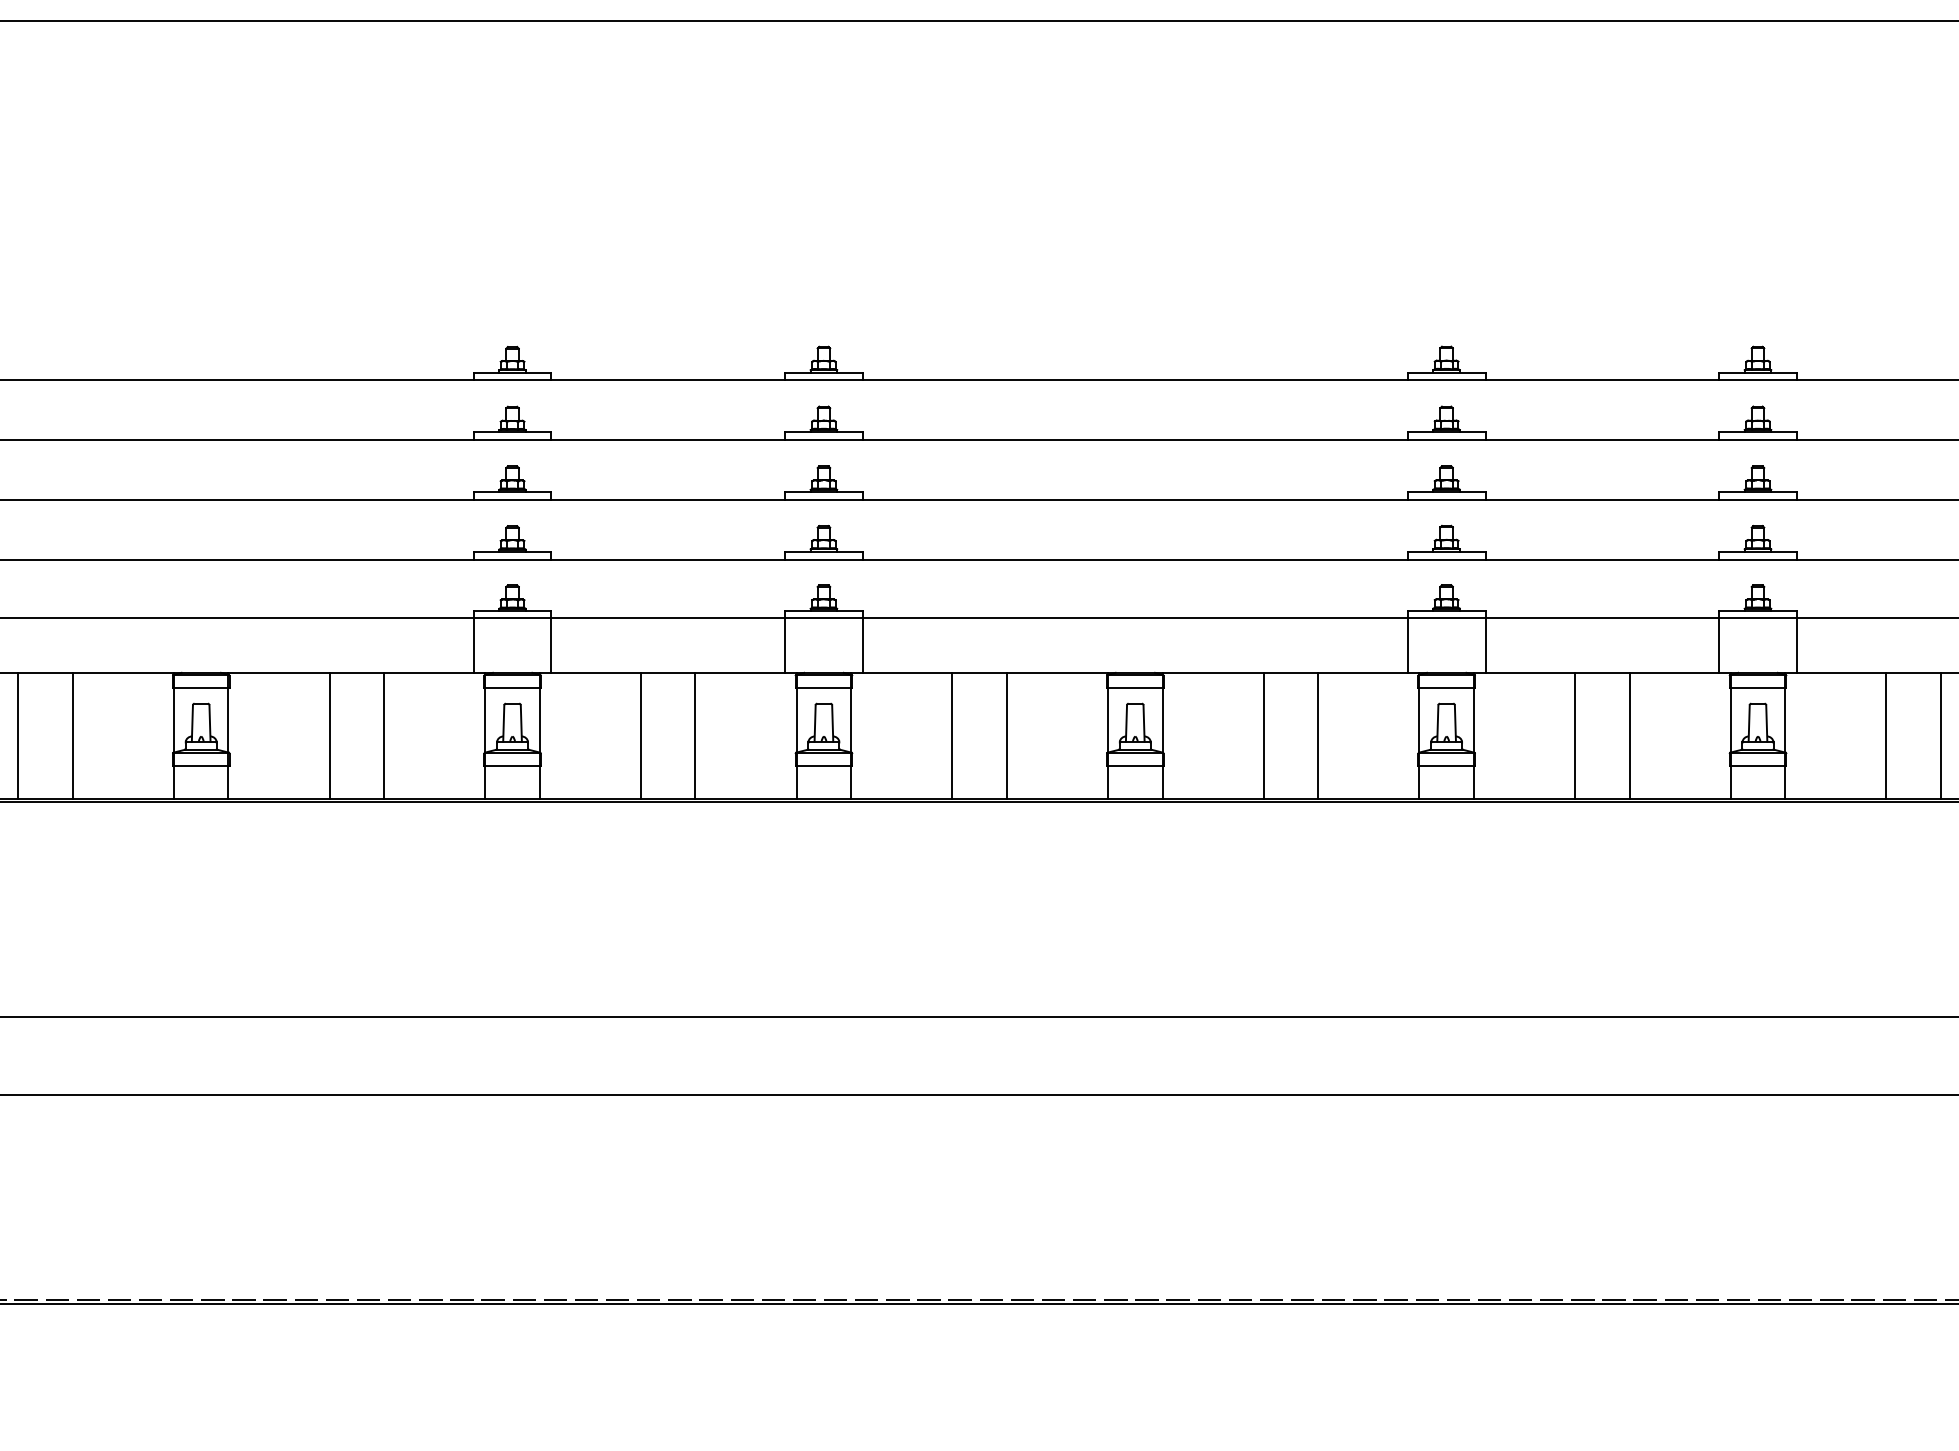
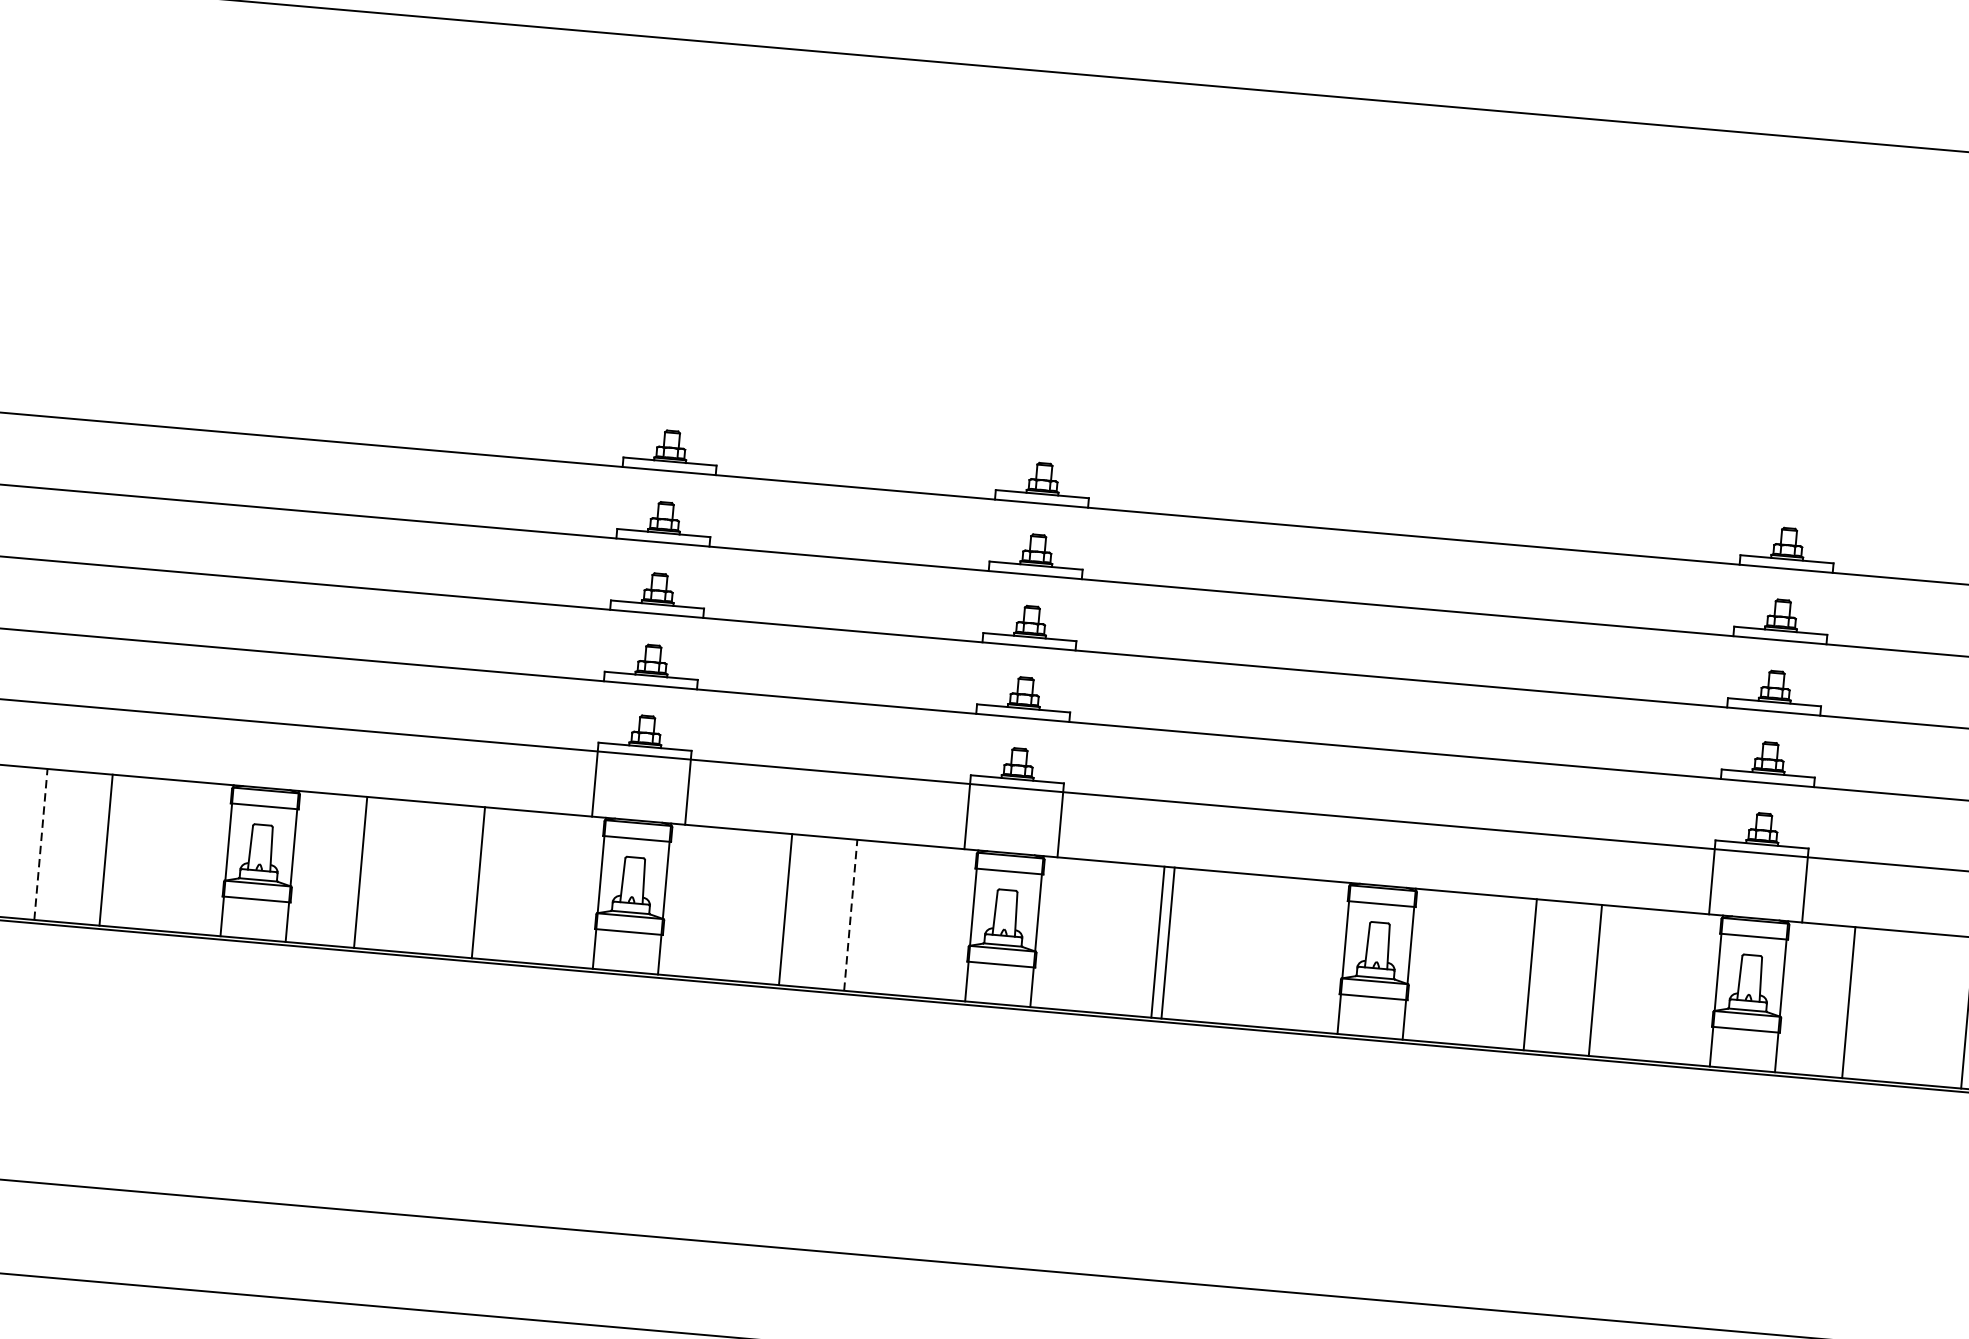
line: (18, 735) -> (41, 843), solid -> dashed
line: (329, 735) -> (360, 871), moved
line: (695, 735) -> (850, 914), solid -> dashed
line: (1006, 735) -> (1167, 942), moved
line: (1575, 735) -> (1849, 1002), moved

